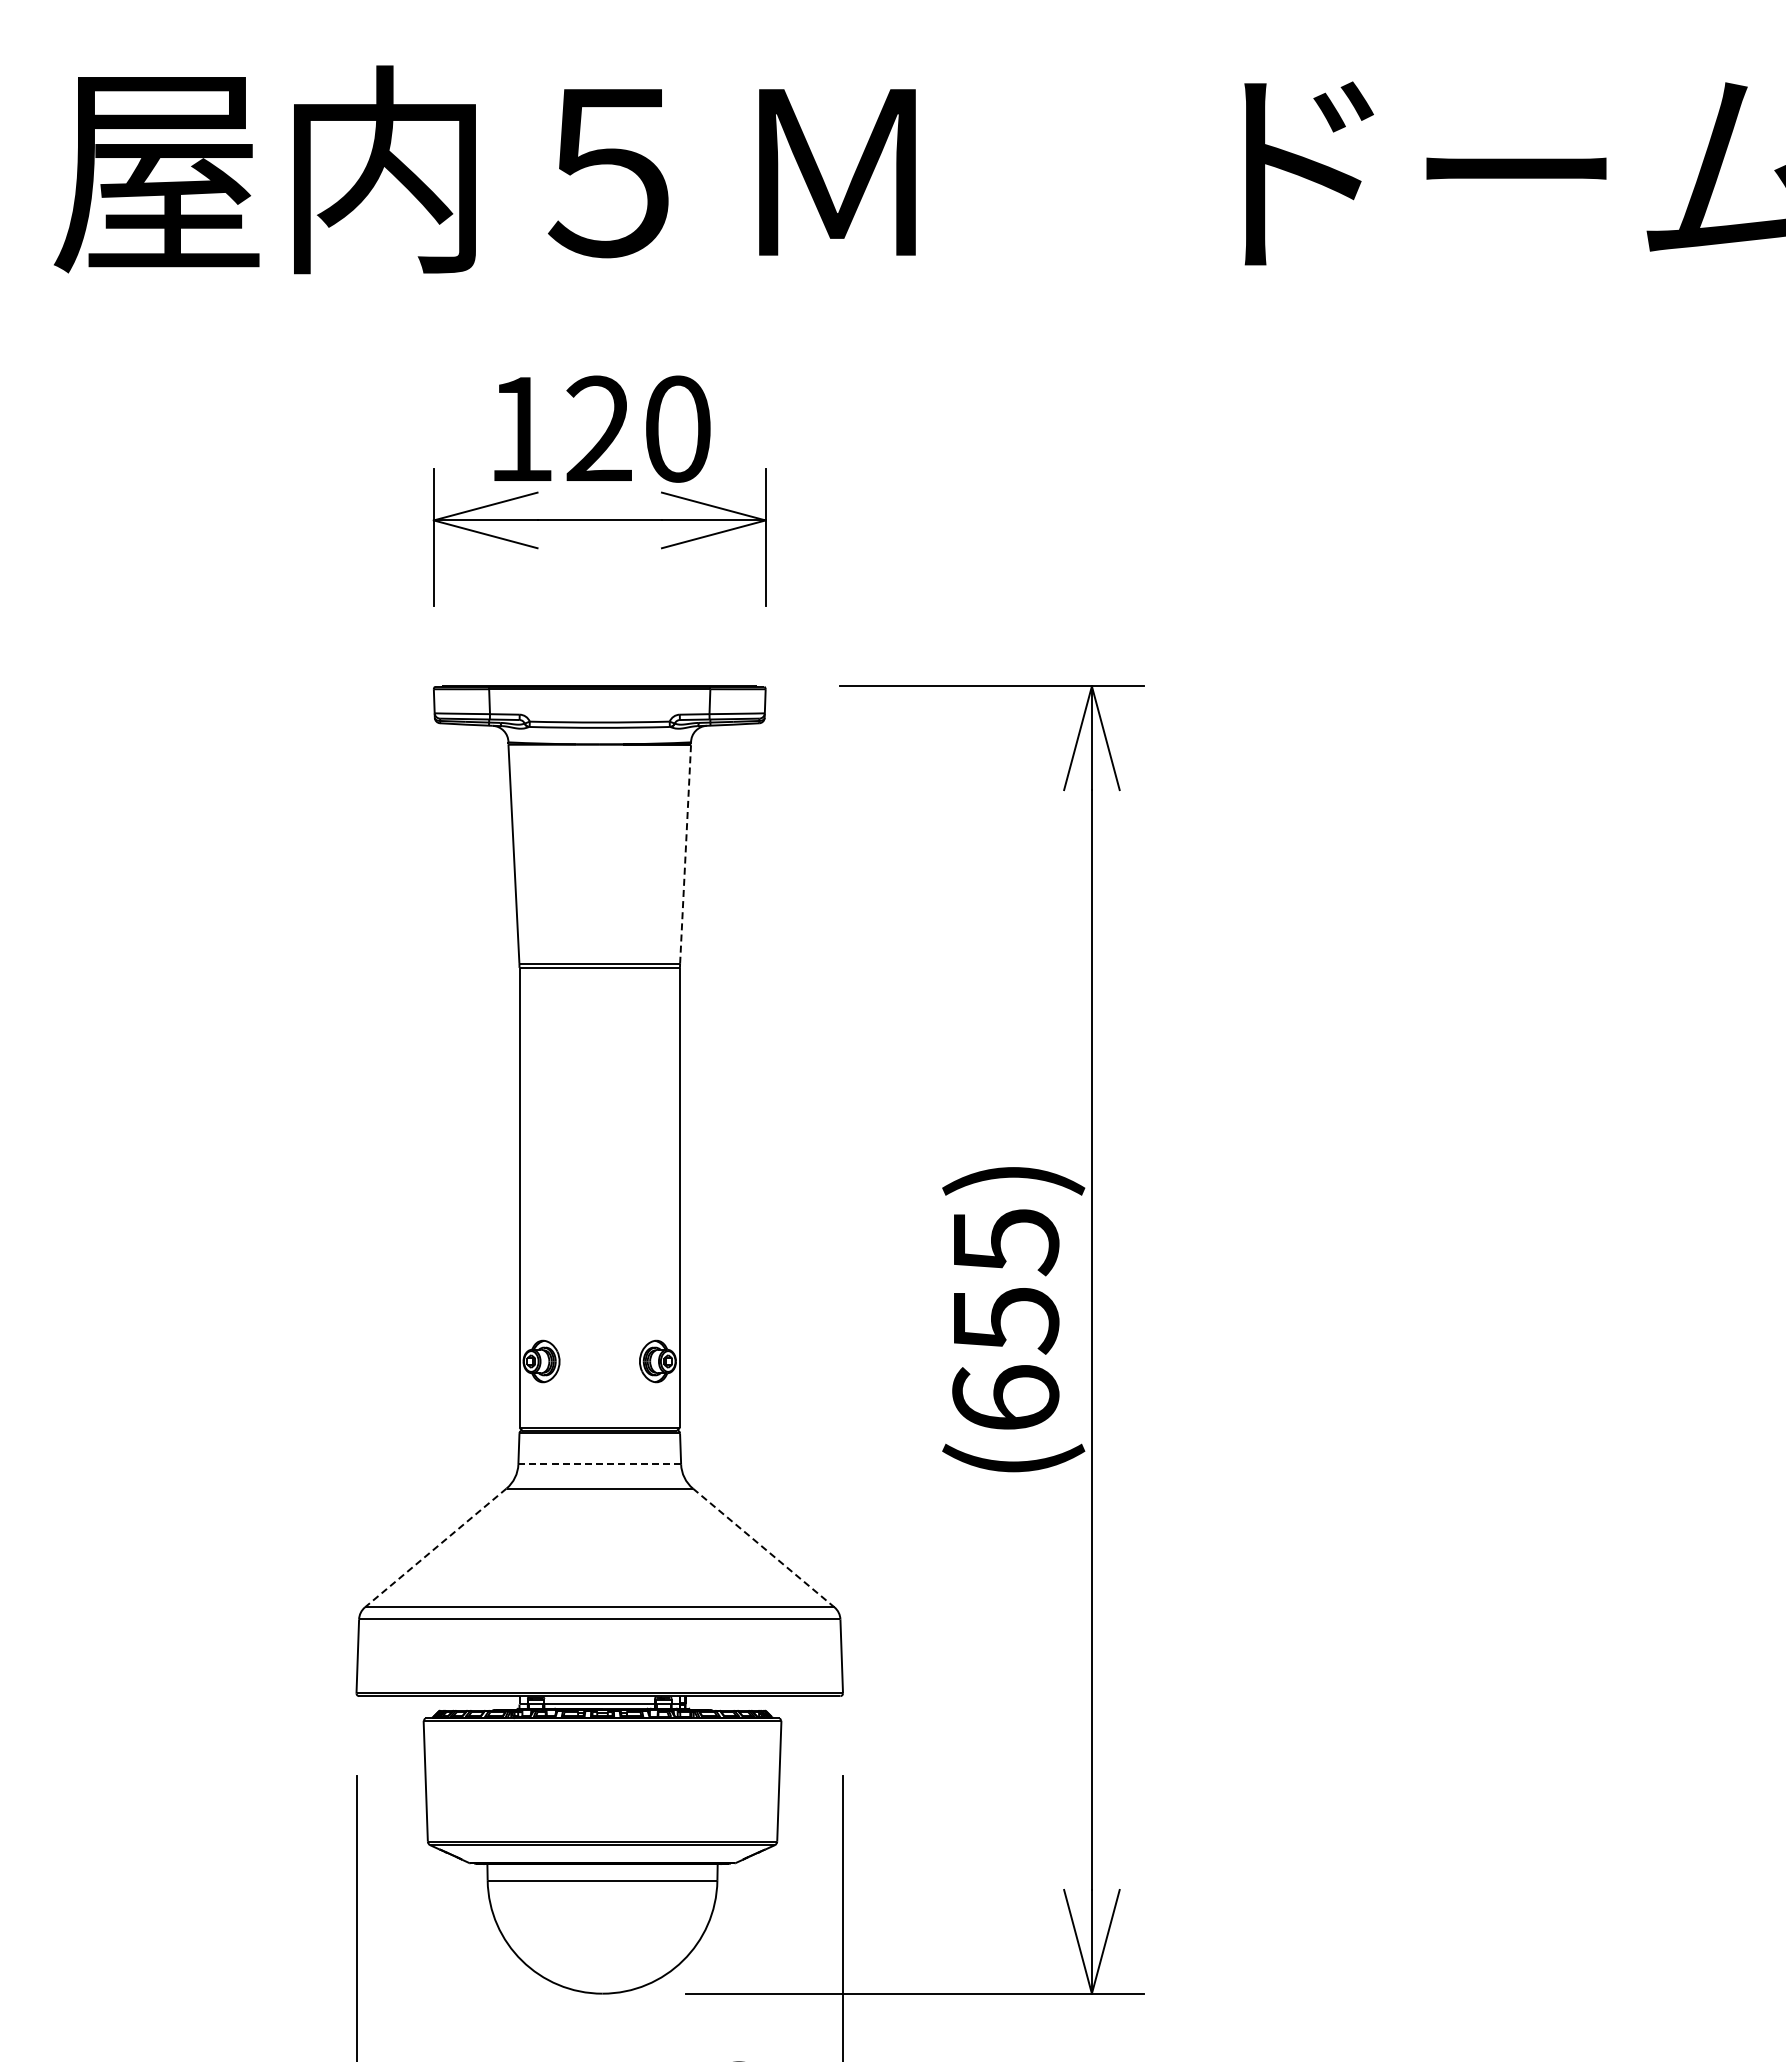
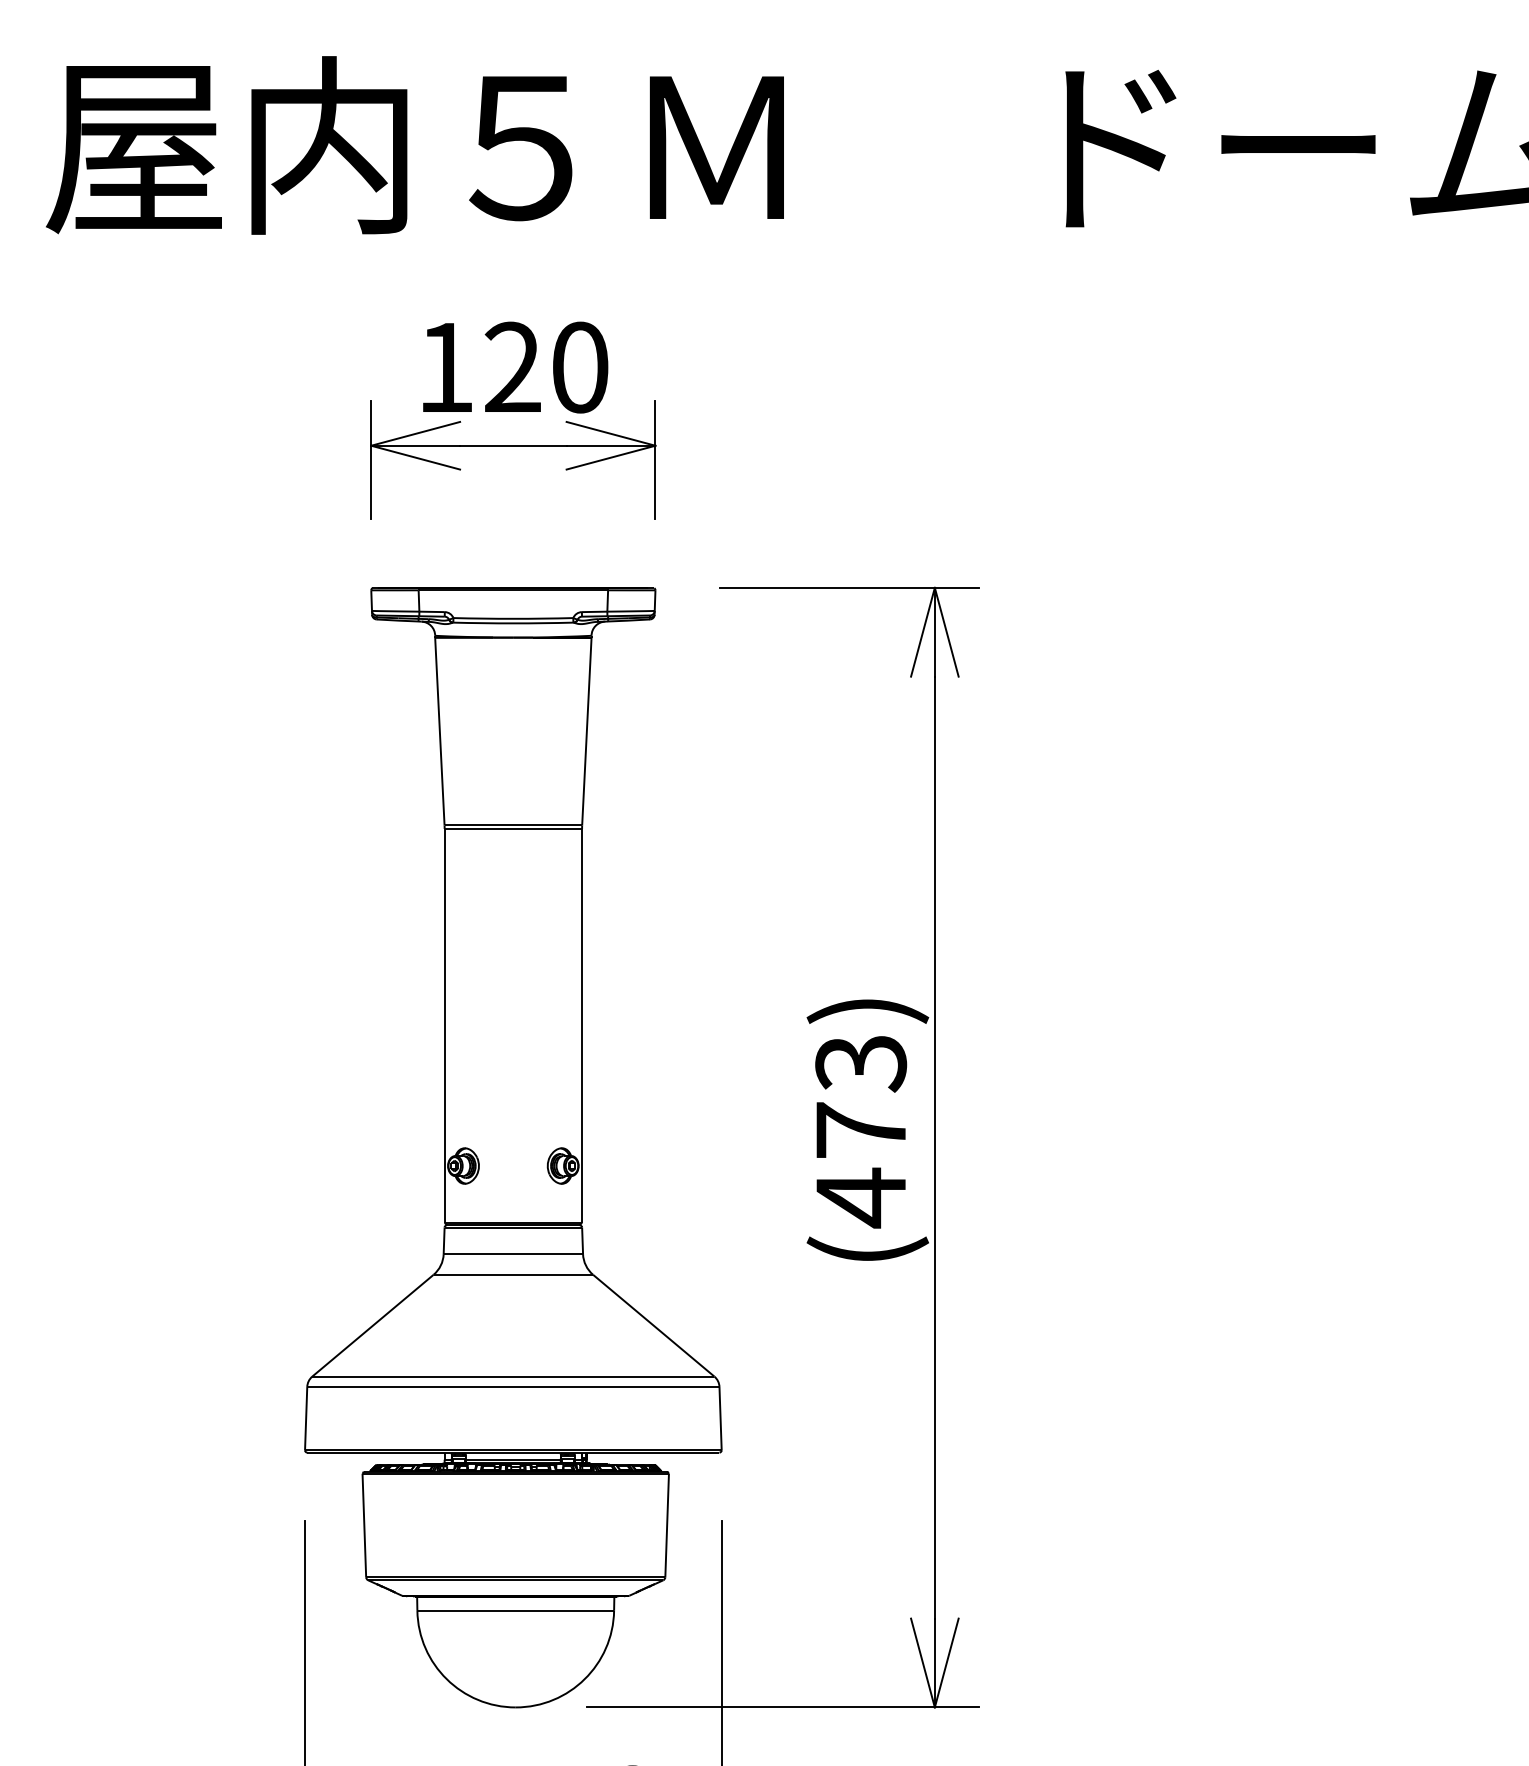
line: (685, 854) -> (586, 731), dashed -> solid
text: (1005, 1321) -> (860, 1131), (655) -> (473)
line: (599, 1464) -> (513, 1254), dashed -> solid
line: (435, 1548) -> (372, 1326), dashed -> solid
line: (764, 1548) -> (654, 1326), dashed -> solid

